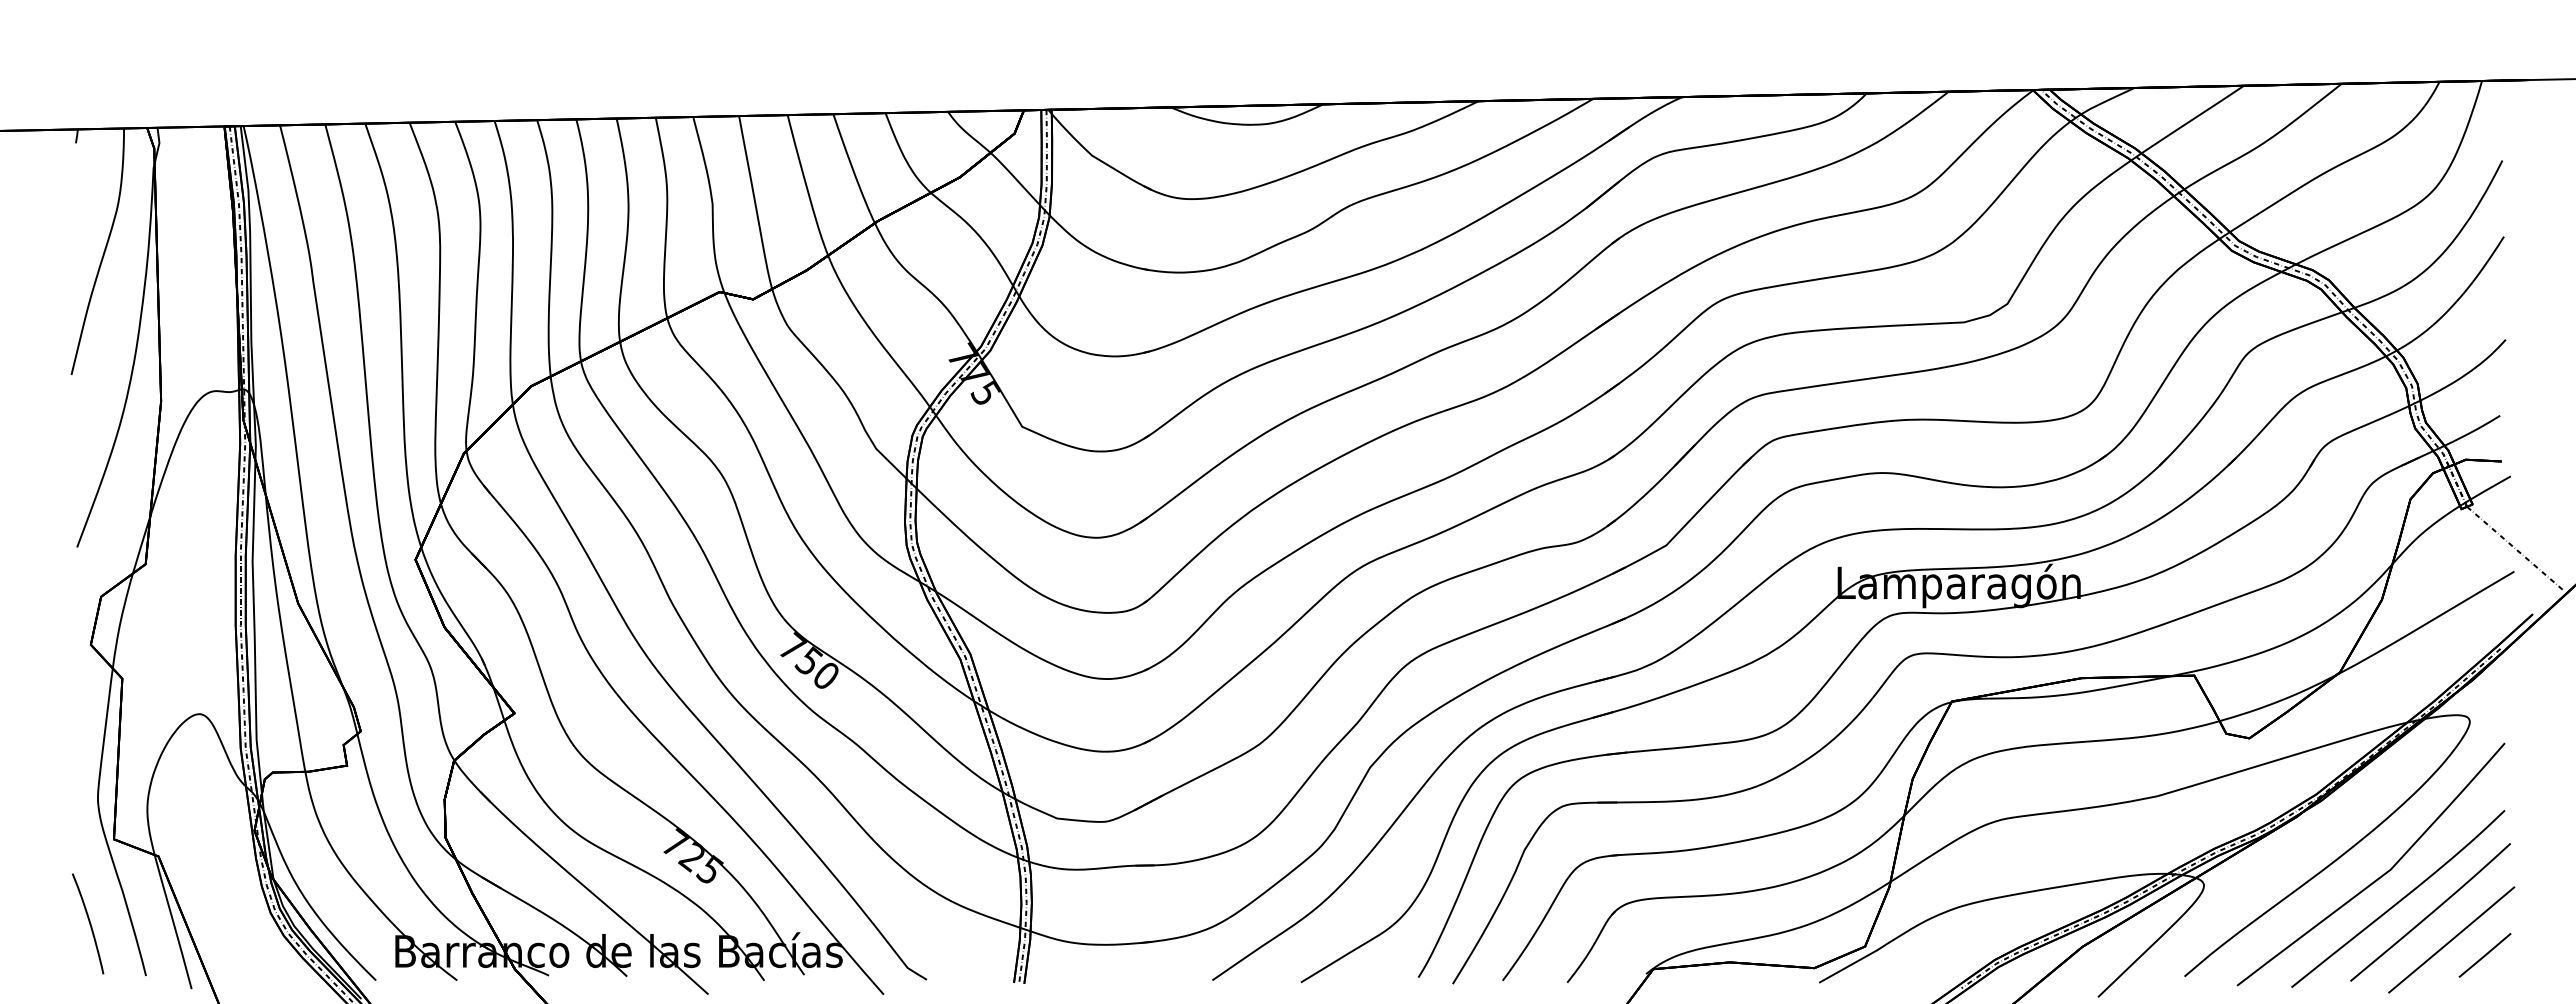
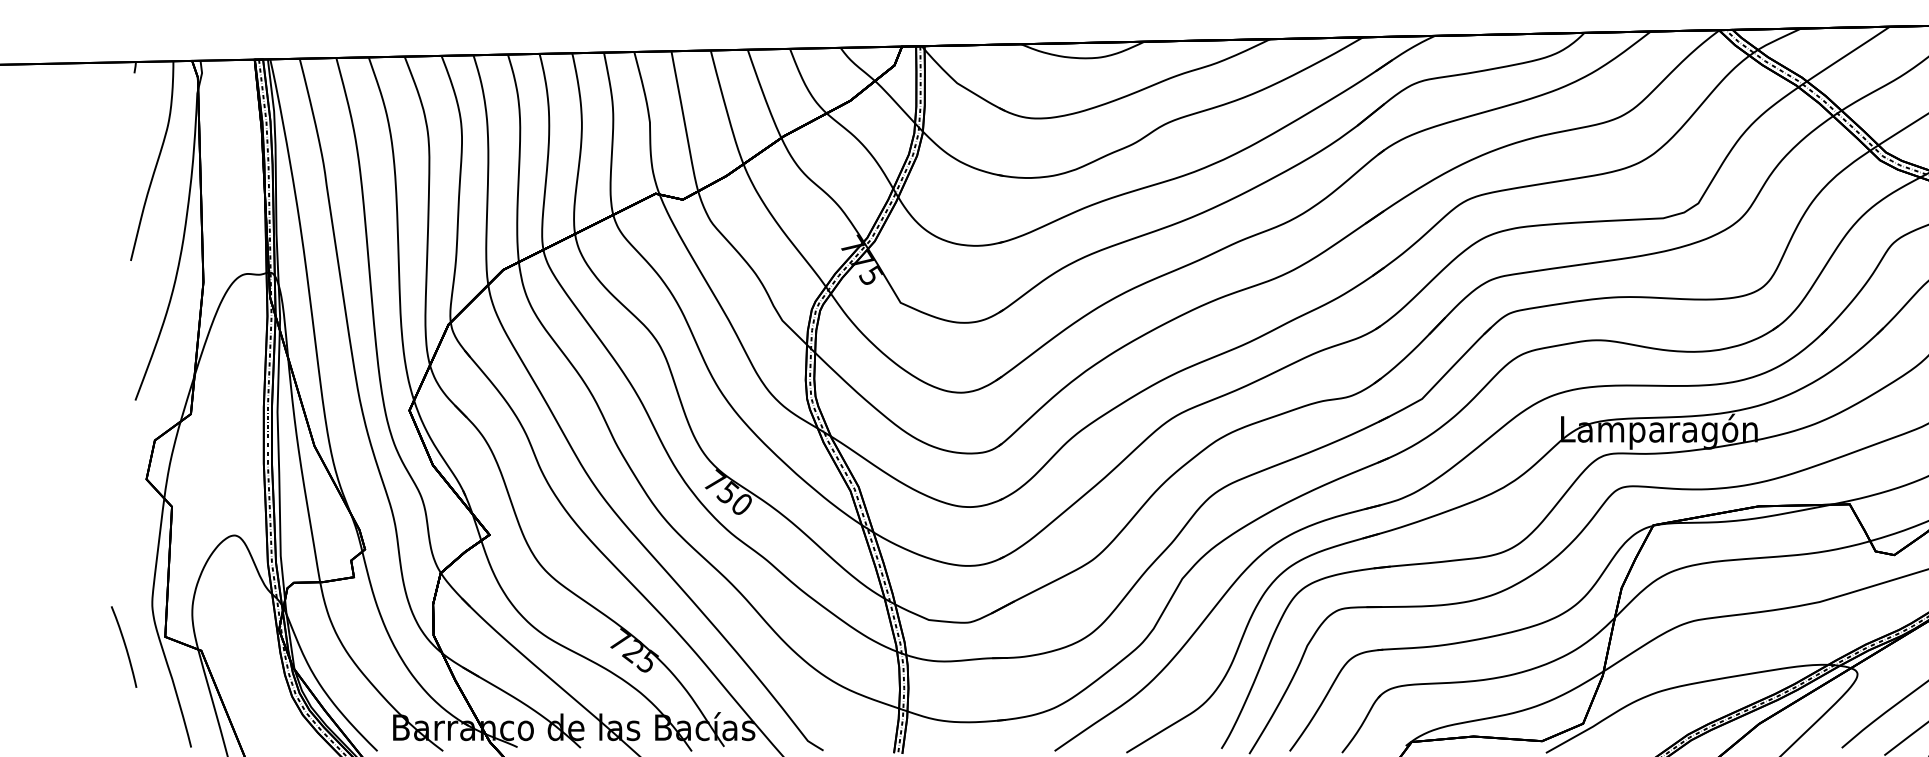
curve: (89, 923) -> (125, 646), moved

